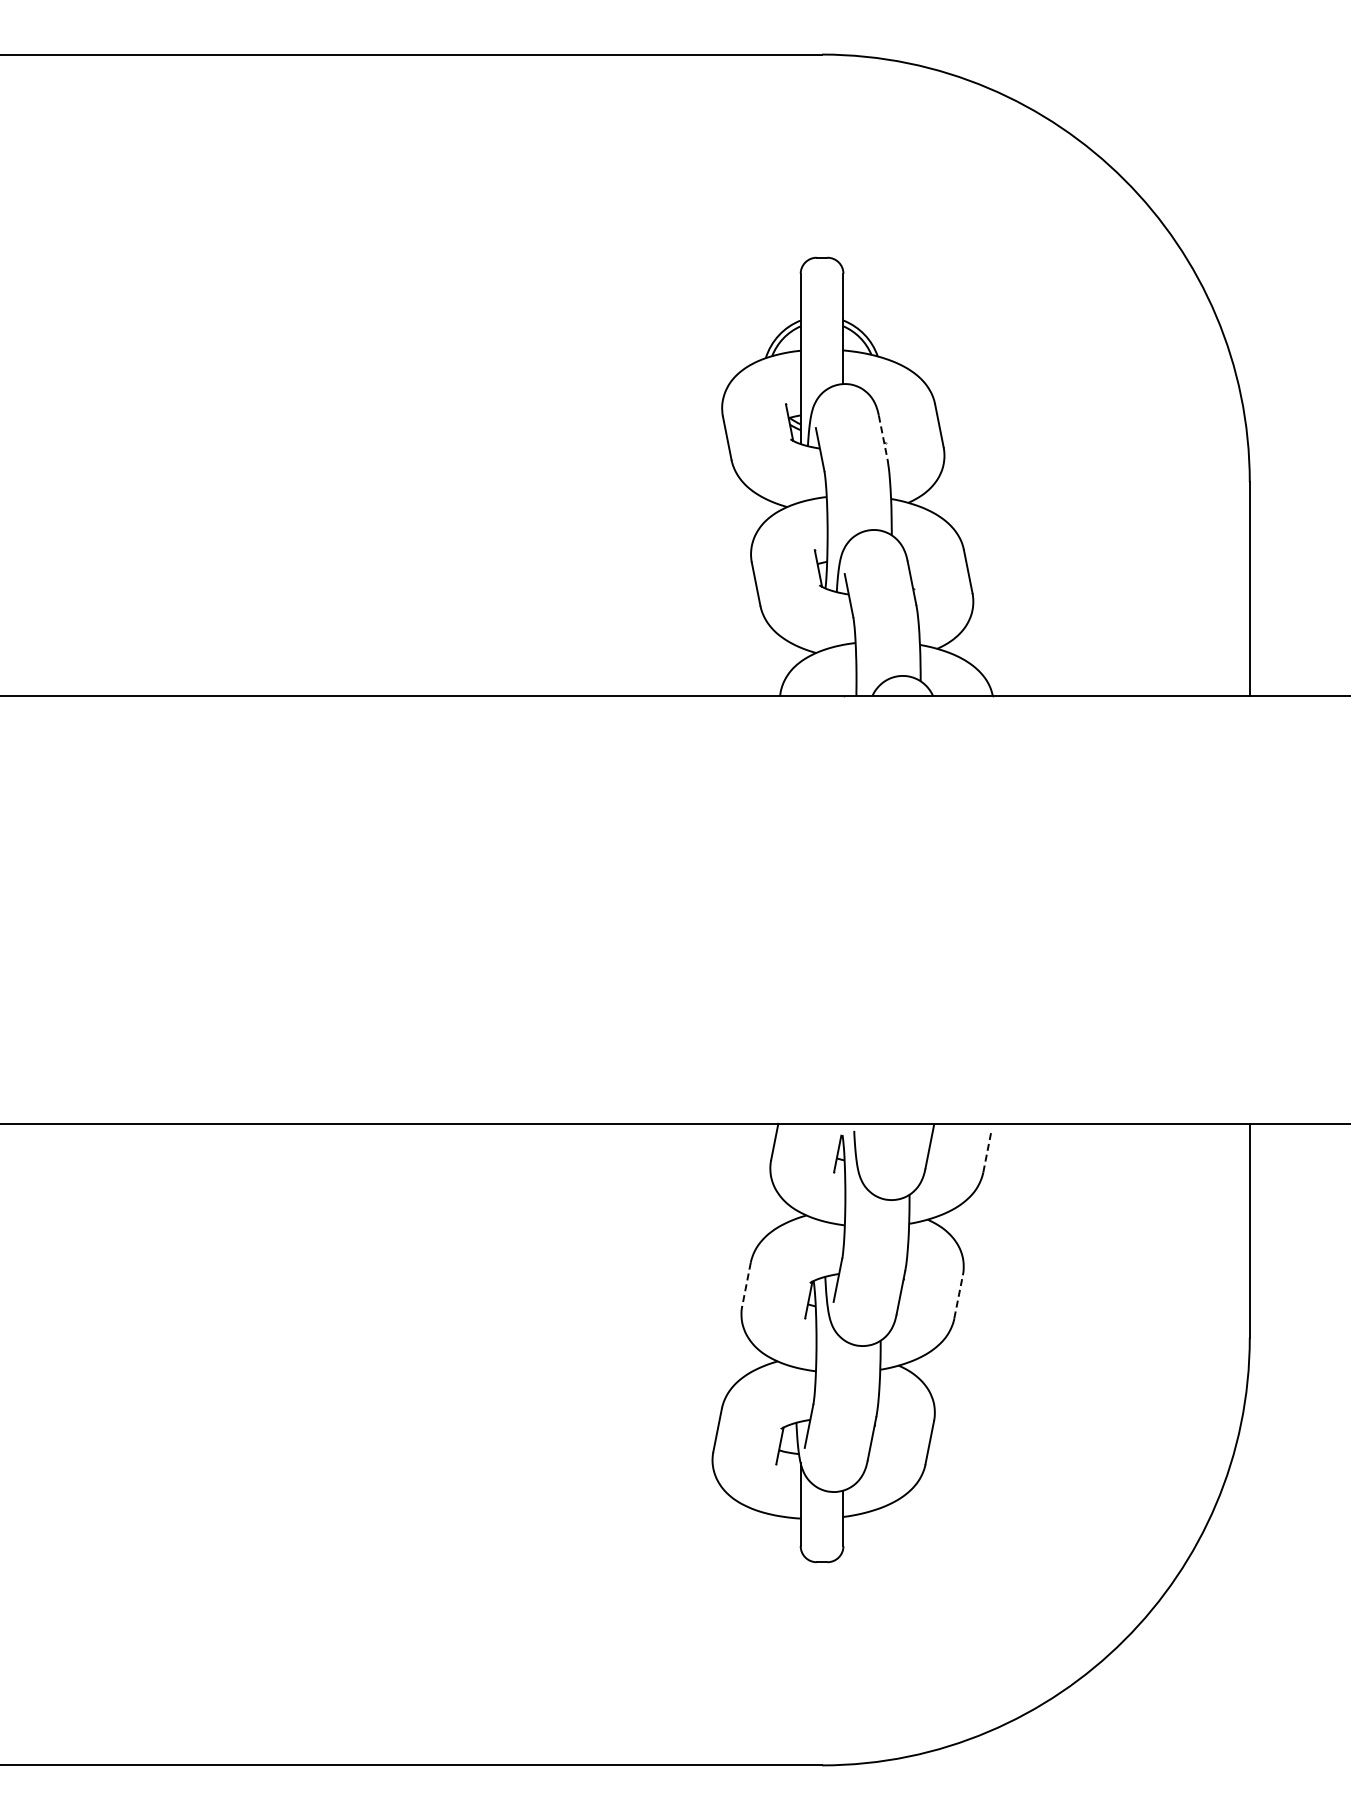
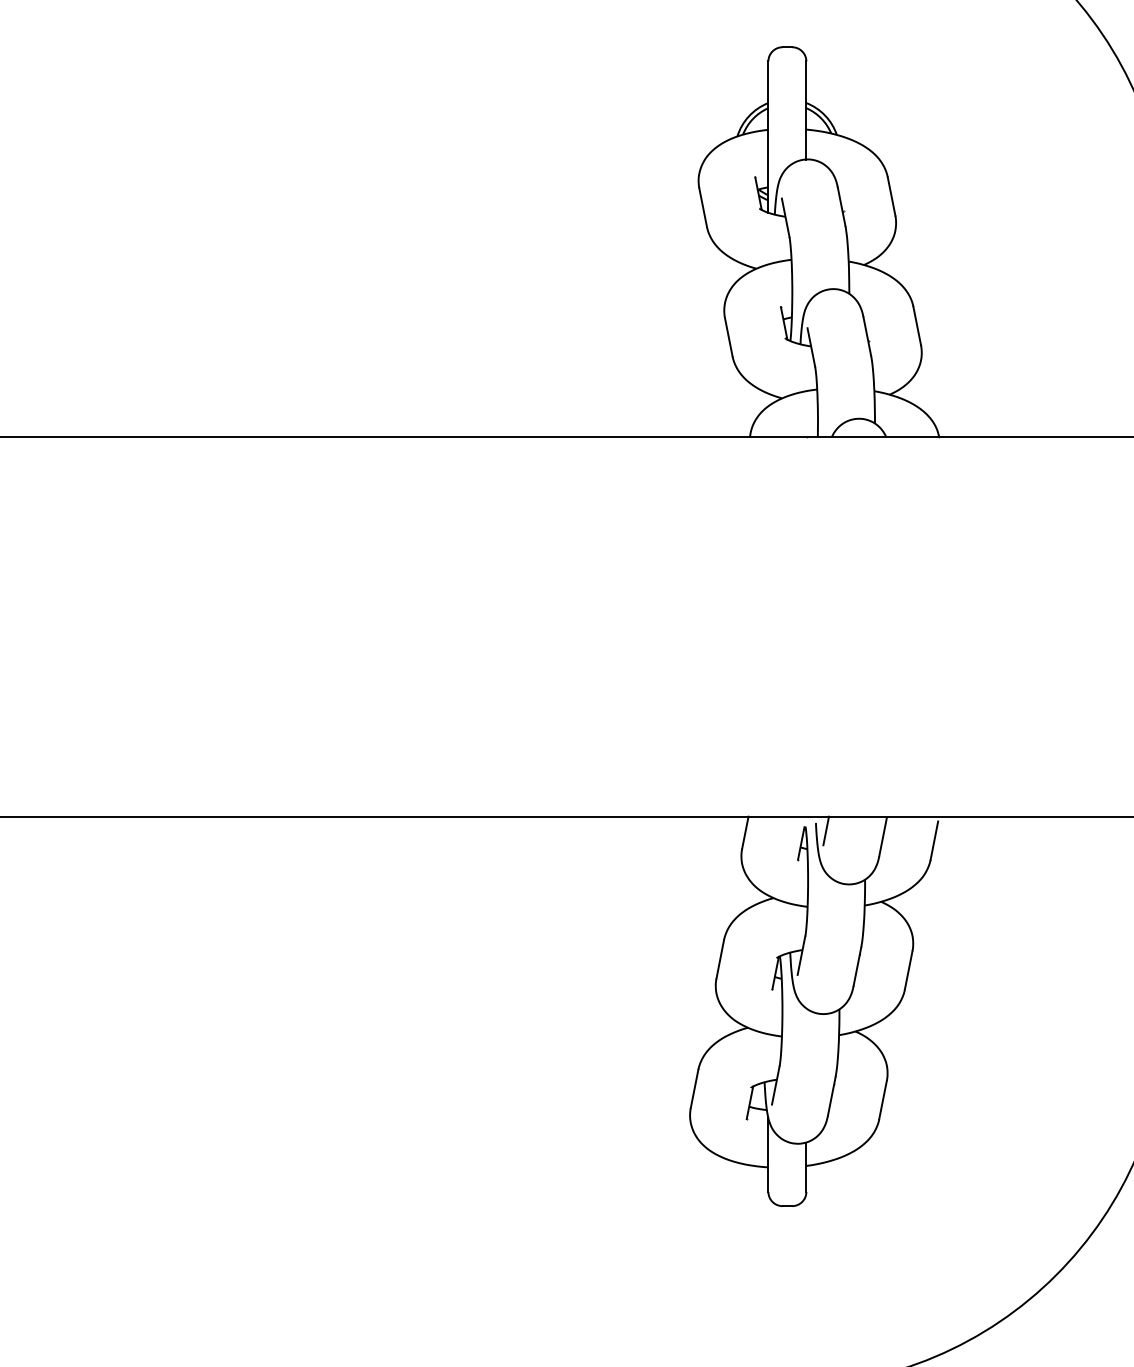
line: (883, 437) -> (841, 206), dashed -> solid
line: (865, 1139) -> (825, 830), added
line: (987, 1150) -> (934, 840), dashed -> solid
line: (746, 1284) -> (720, 959), dashed -> solid
line: (958, 1296) -> (908, 970), dashed -> solid

